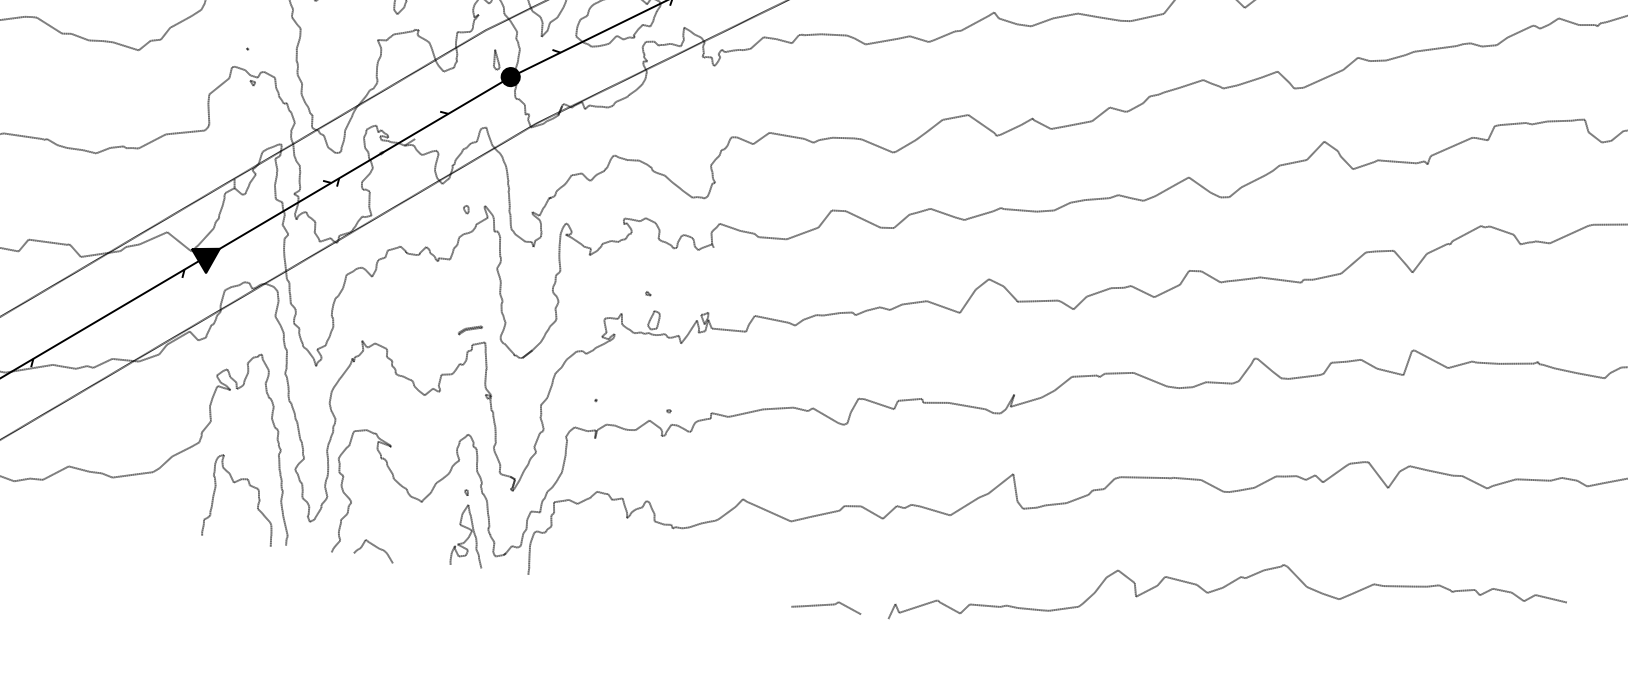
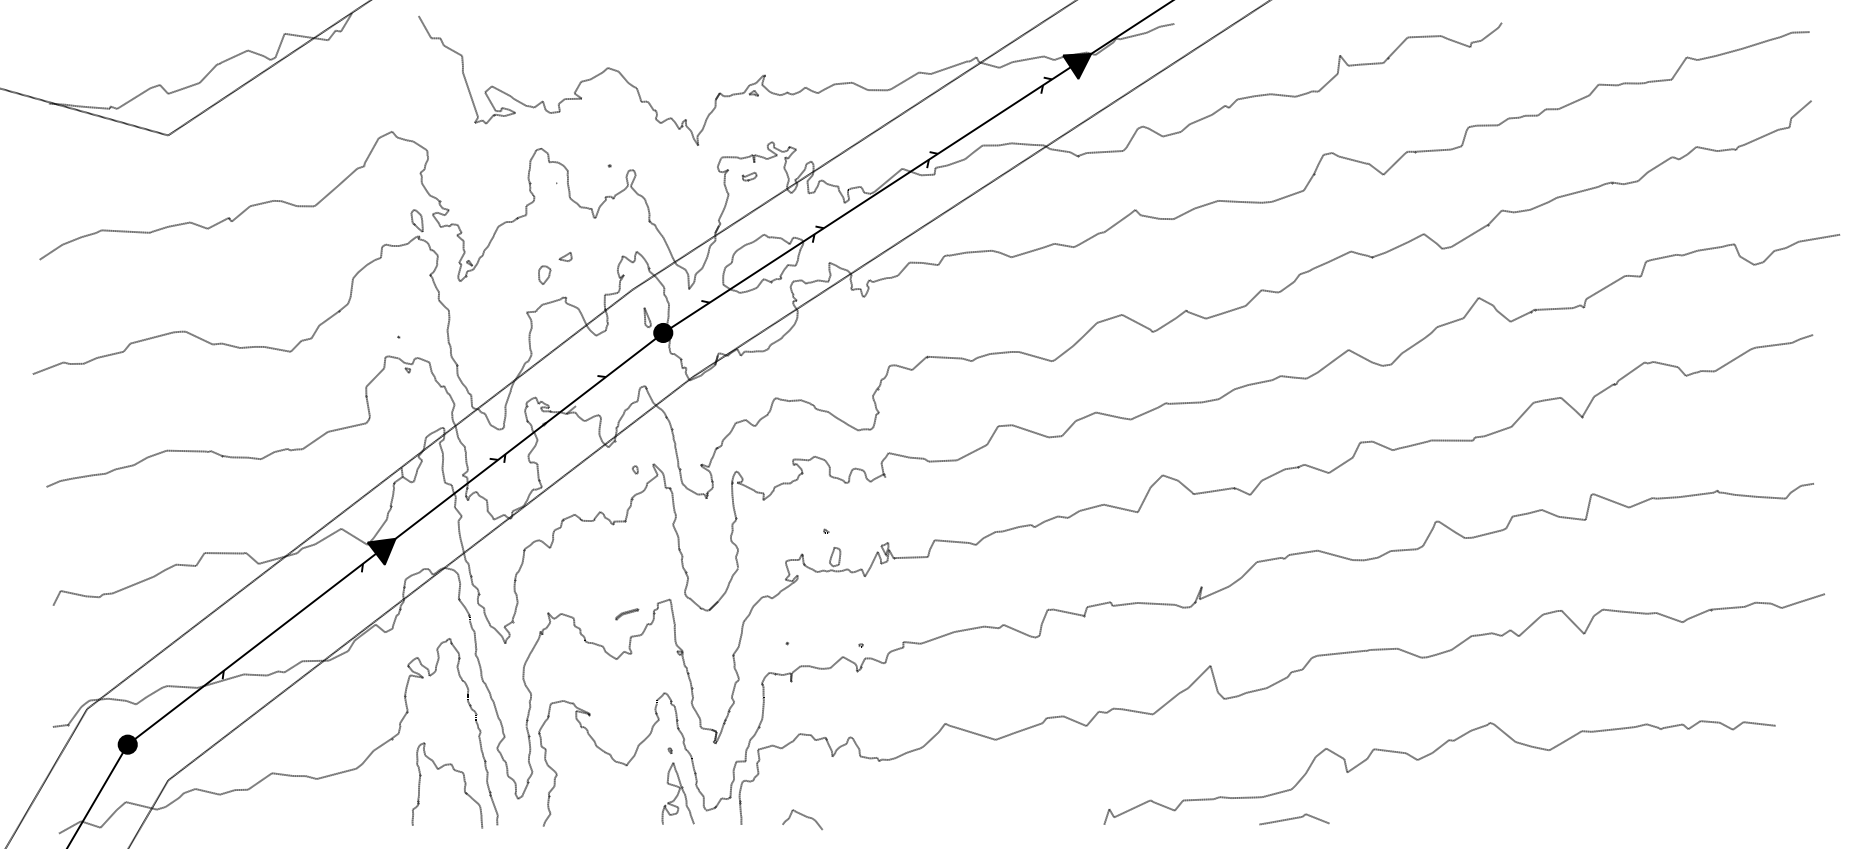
part: (470, 330) -> (627, 614), moved
curve: (375, 547) -> (803, 816), moved
line: (826, 606) -> (1294, 819), moved

